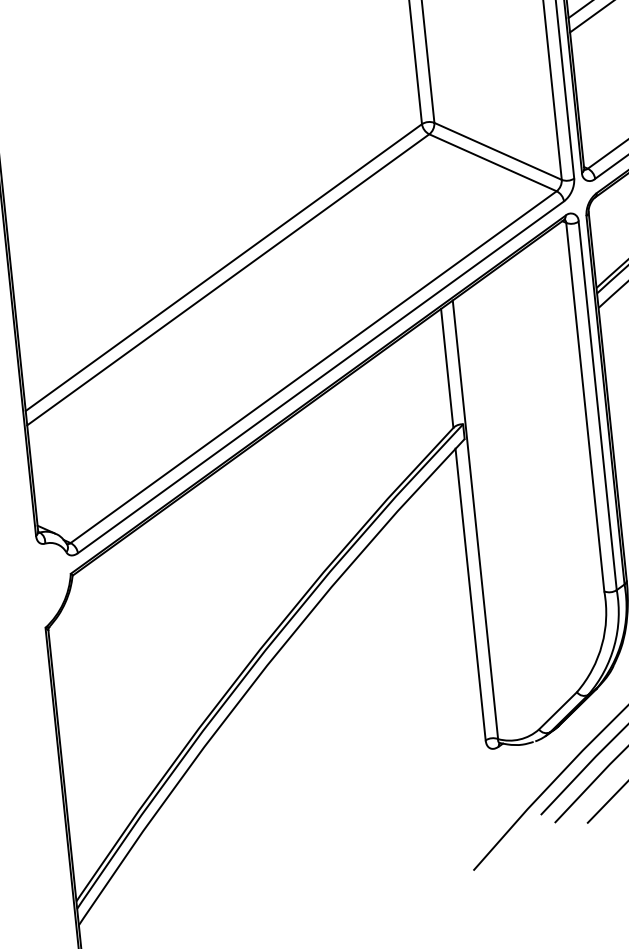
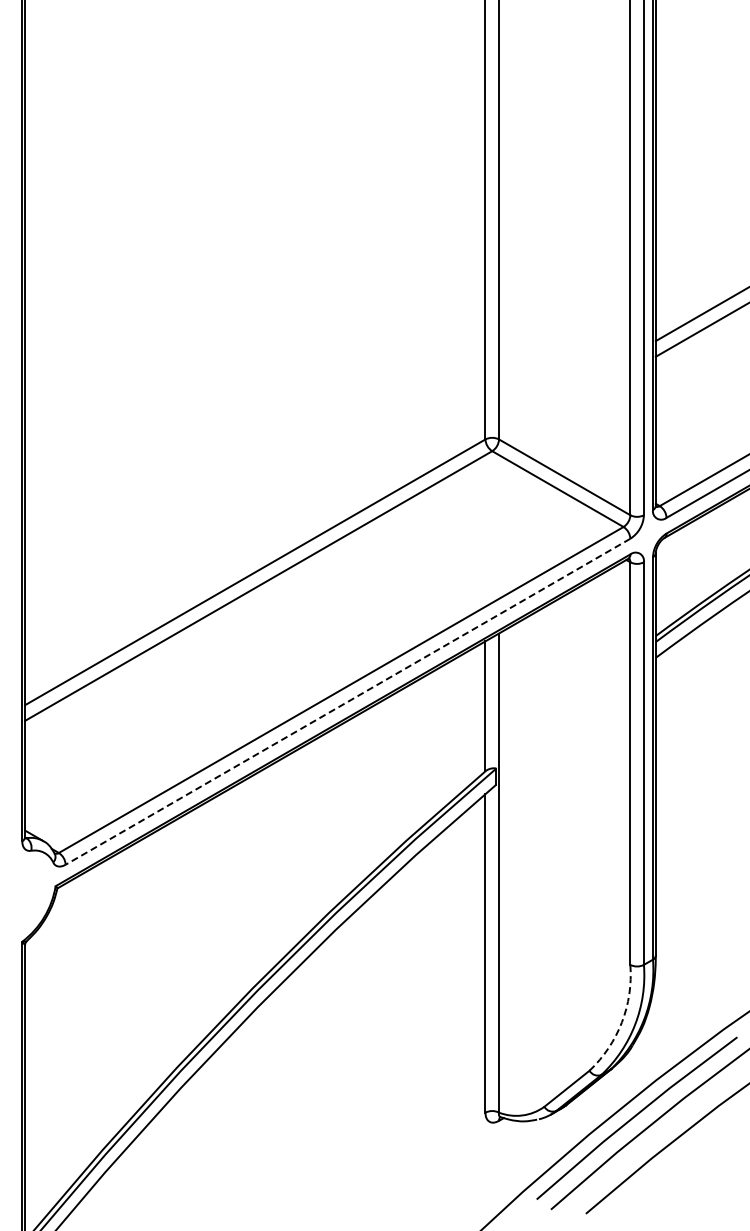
line: (320, 378) -> (347, 702), solid -> dashed
arc: (601, 645) -> (621, 1022), solid -> dashed

